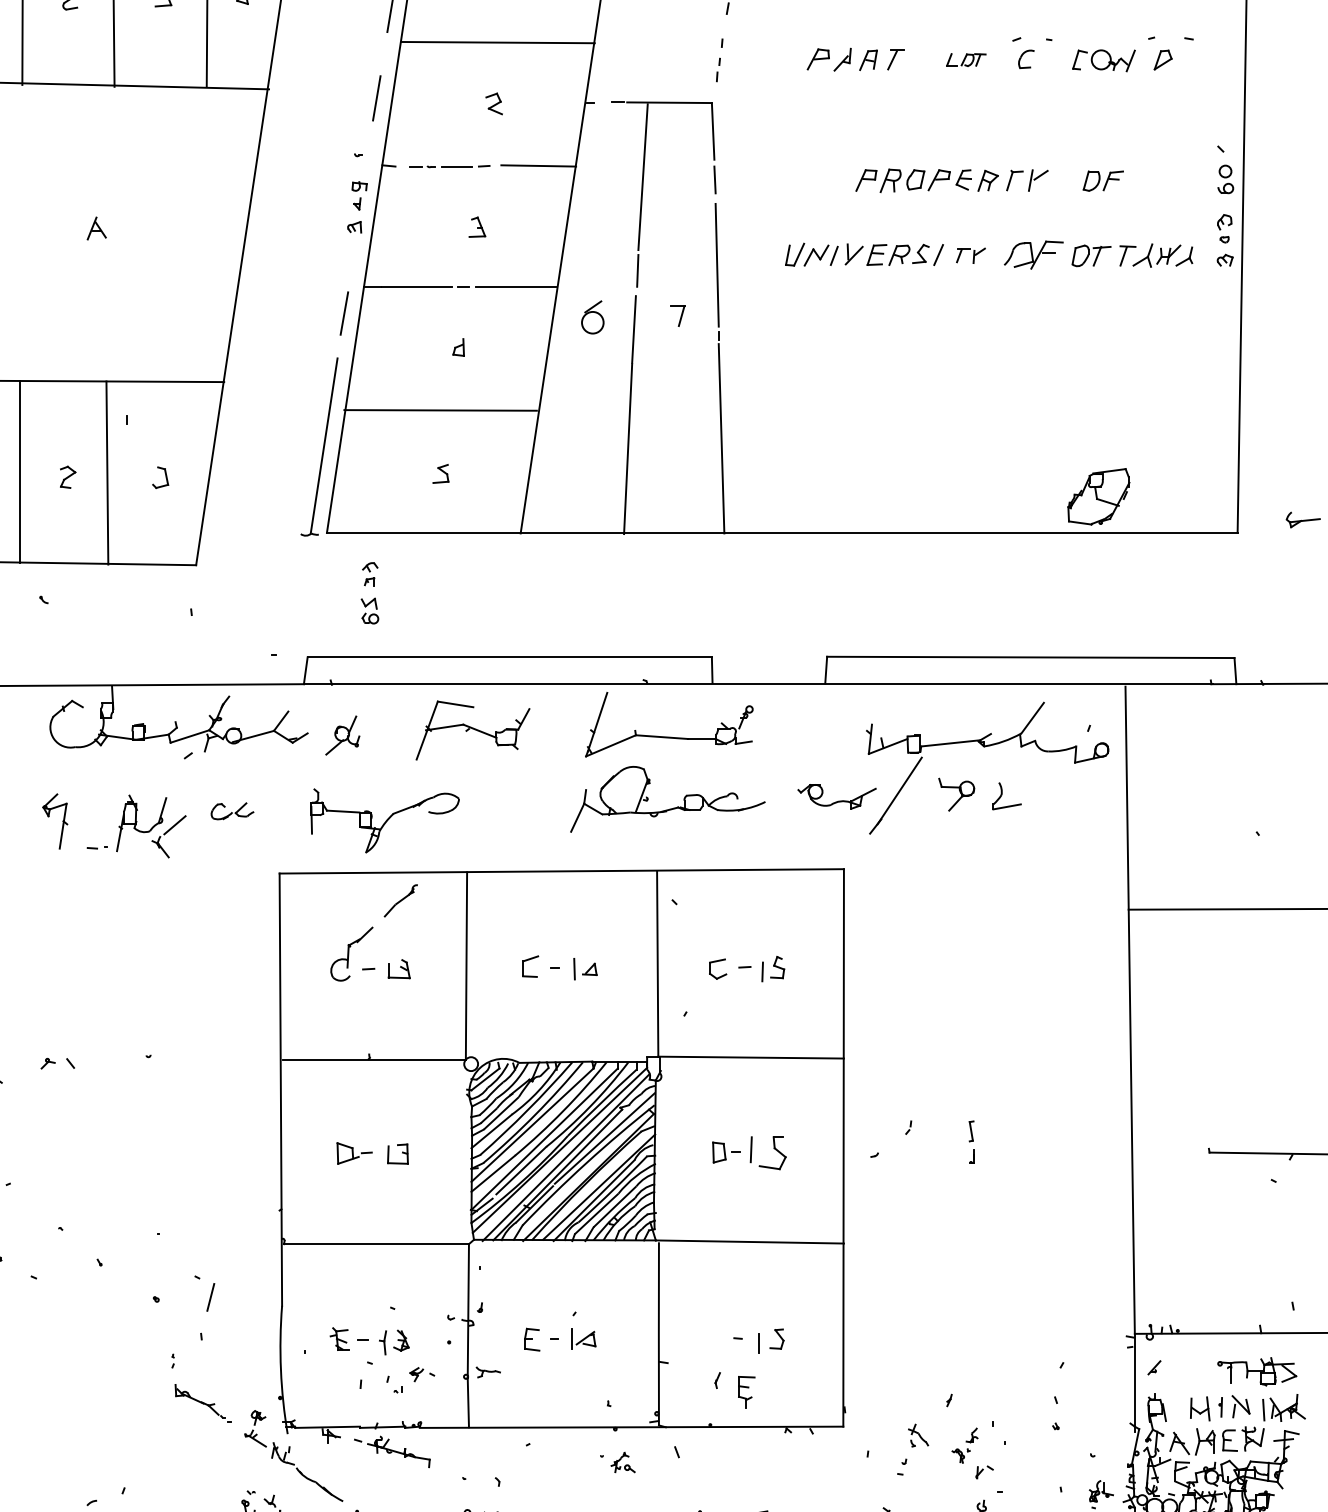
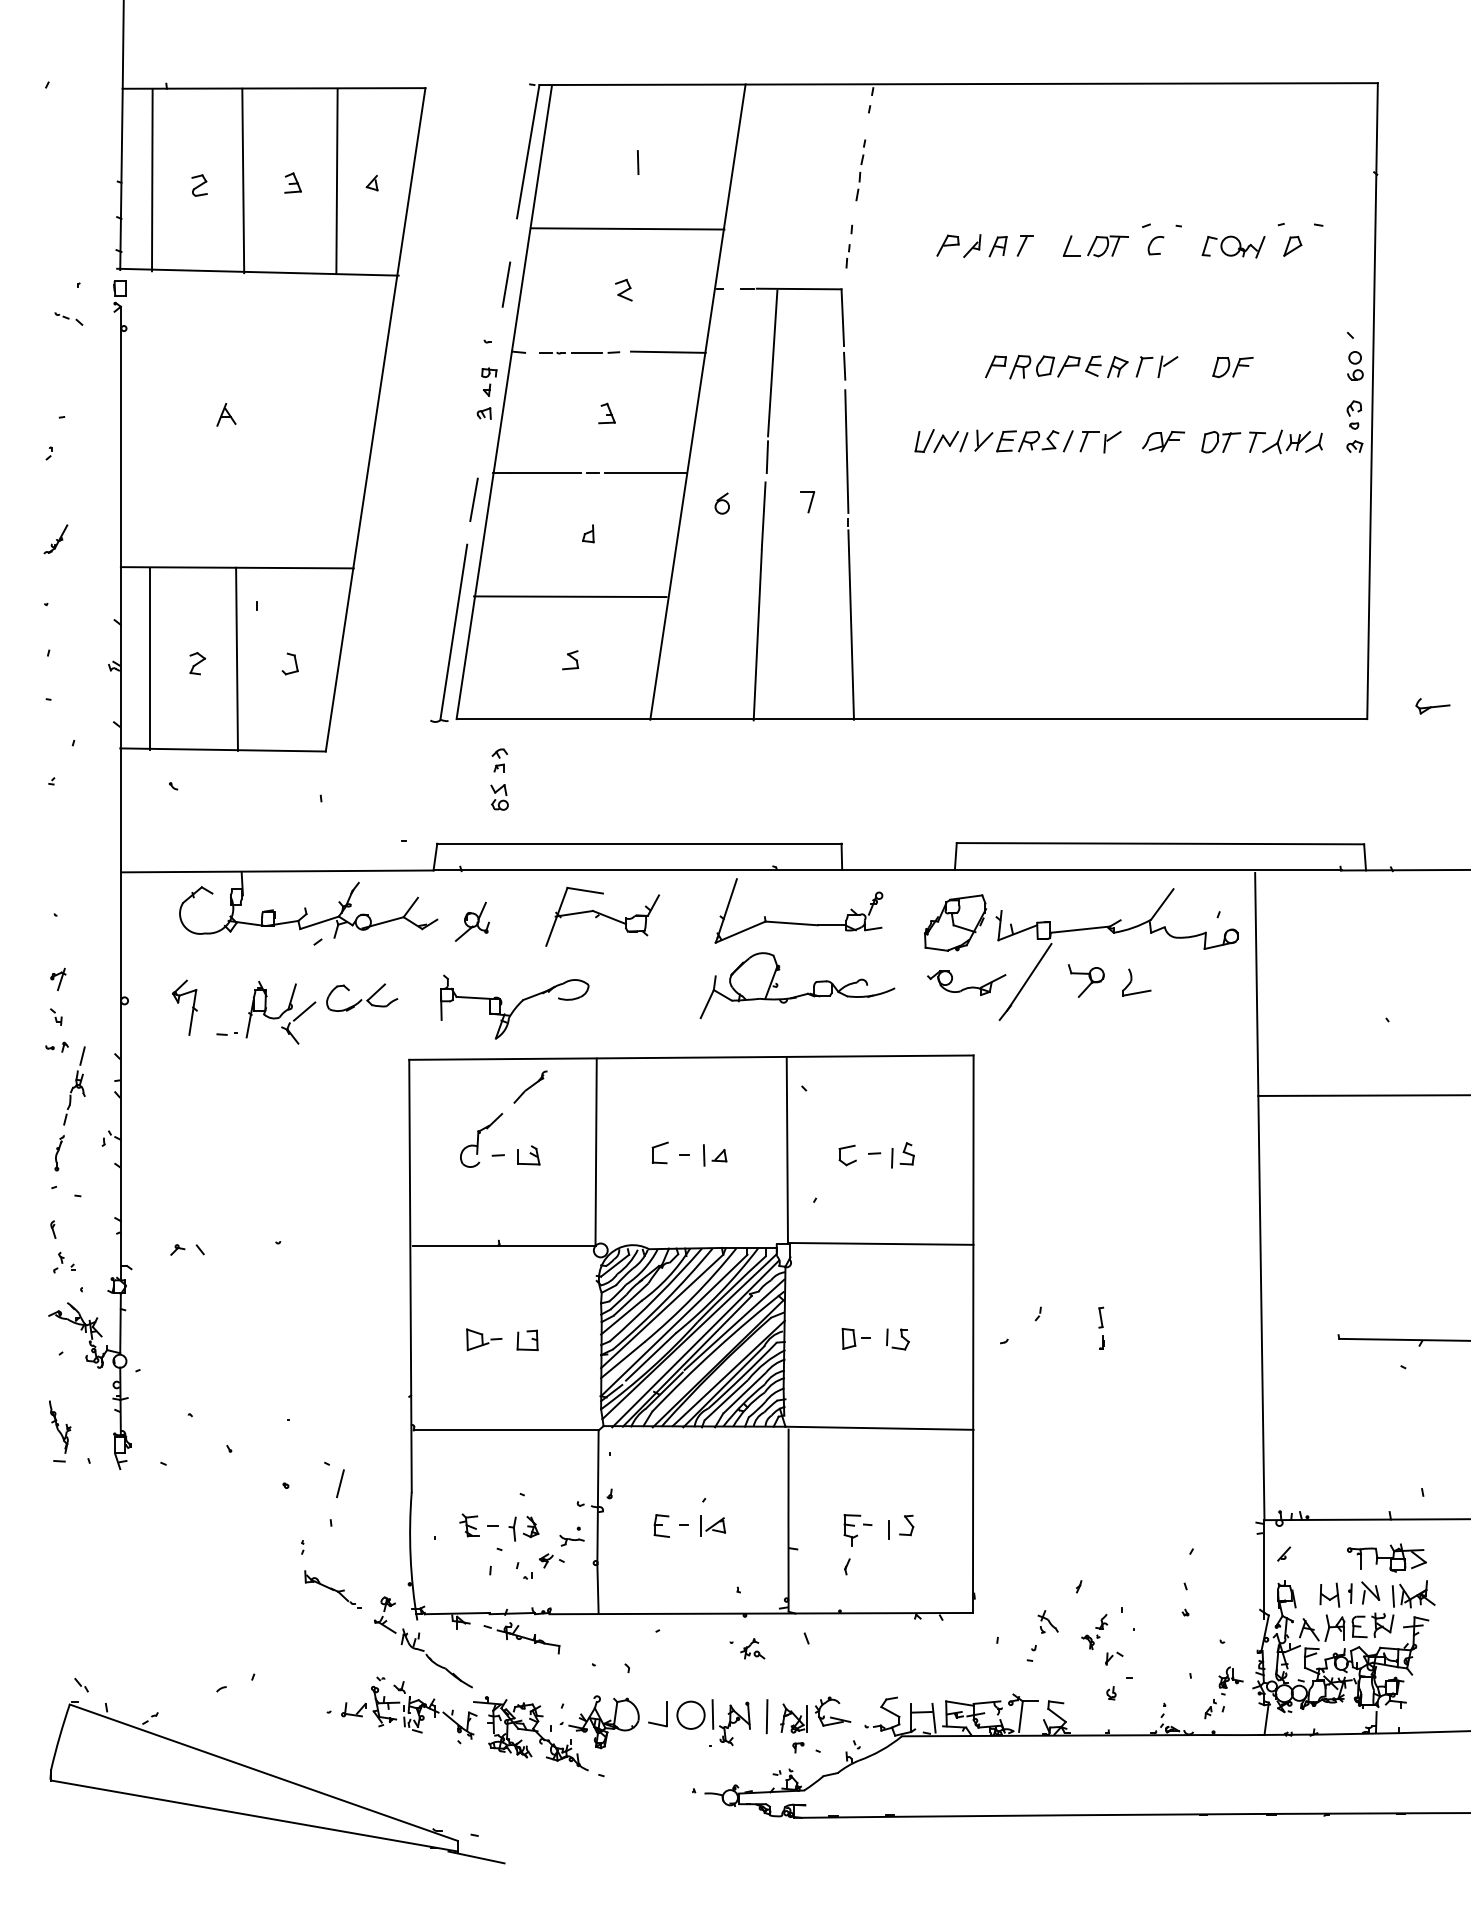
part: (965, 60) -> (1095, 246), size x1.67
part: (970, 255) -> (1100, 441), size x1.43
part: (1033, 255) -> (1163, 441), size x0.71
part: (591, 317) -> (721, 503), size x0.62
part: (1098, 496) -> (955, 922), moved
part: (232, 811) -> (362, 997), size x1.67
part: (767, 1153) -> (897, 1339), size x0.62
part: (487, 1372) -> (571, 1540), moved
part: (746, 1392) -> (852, 1530), moved

